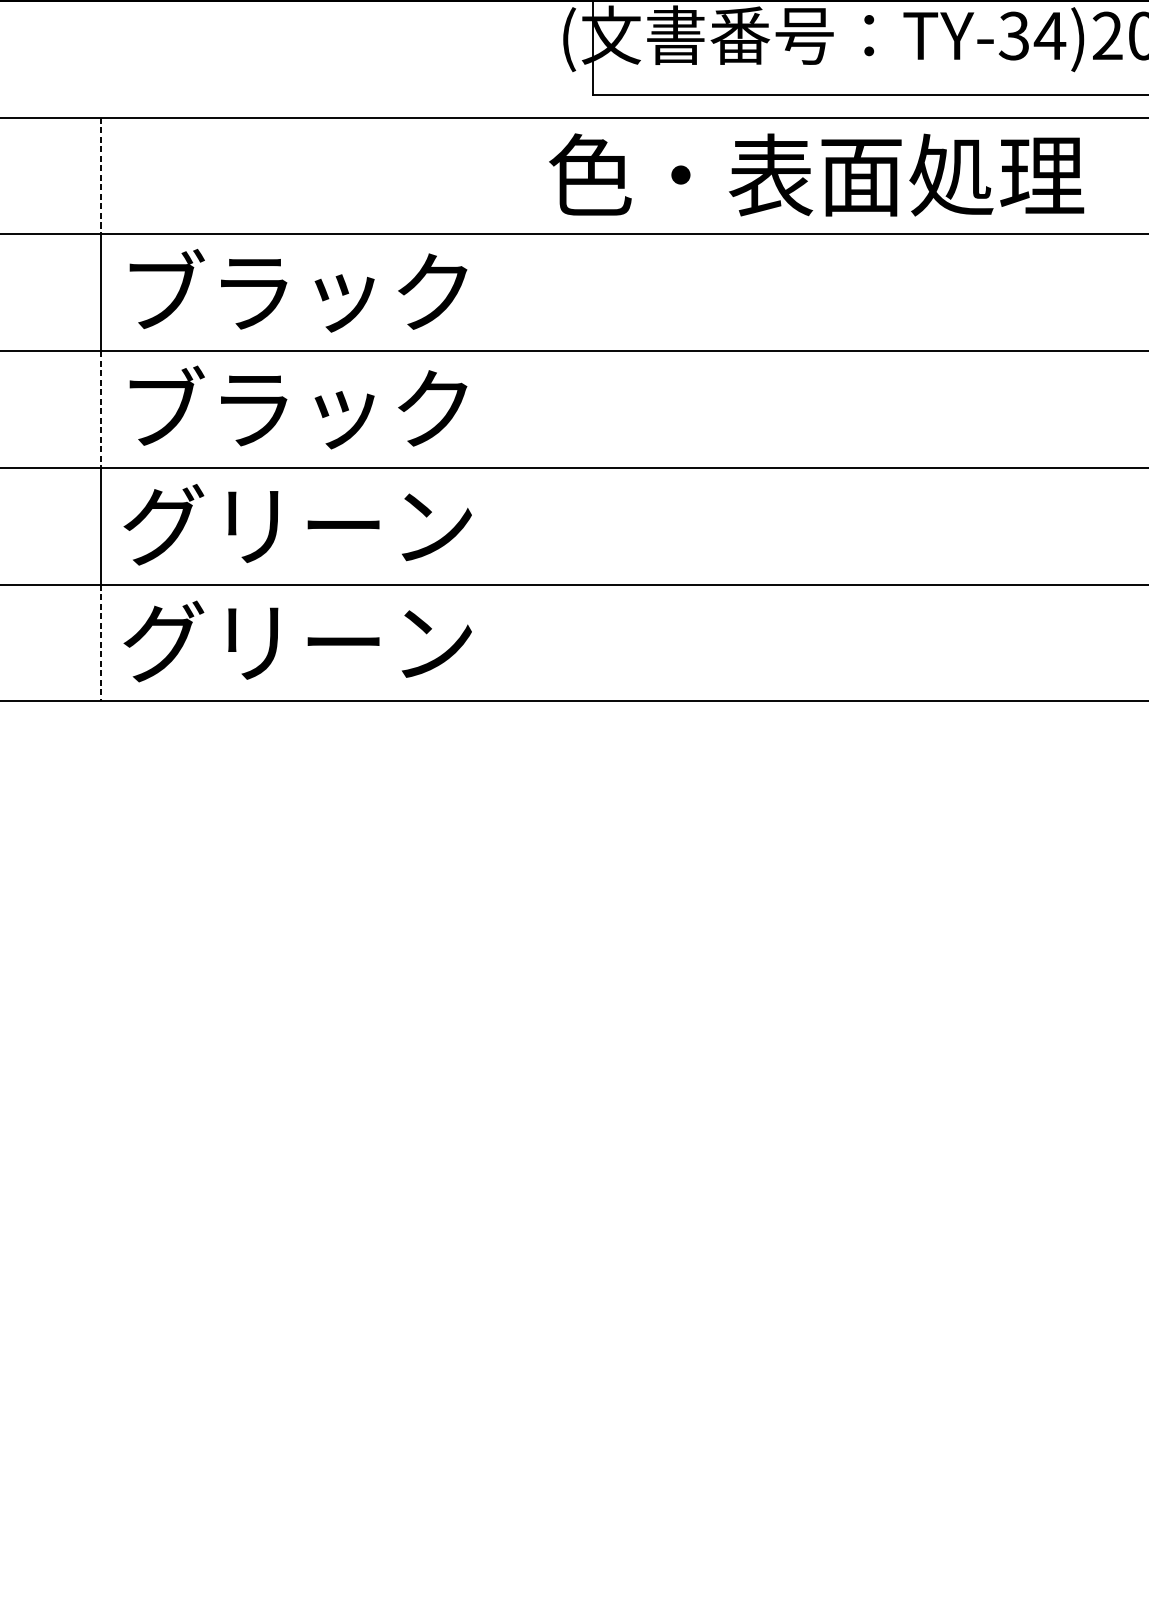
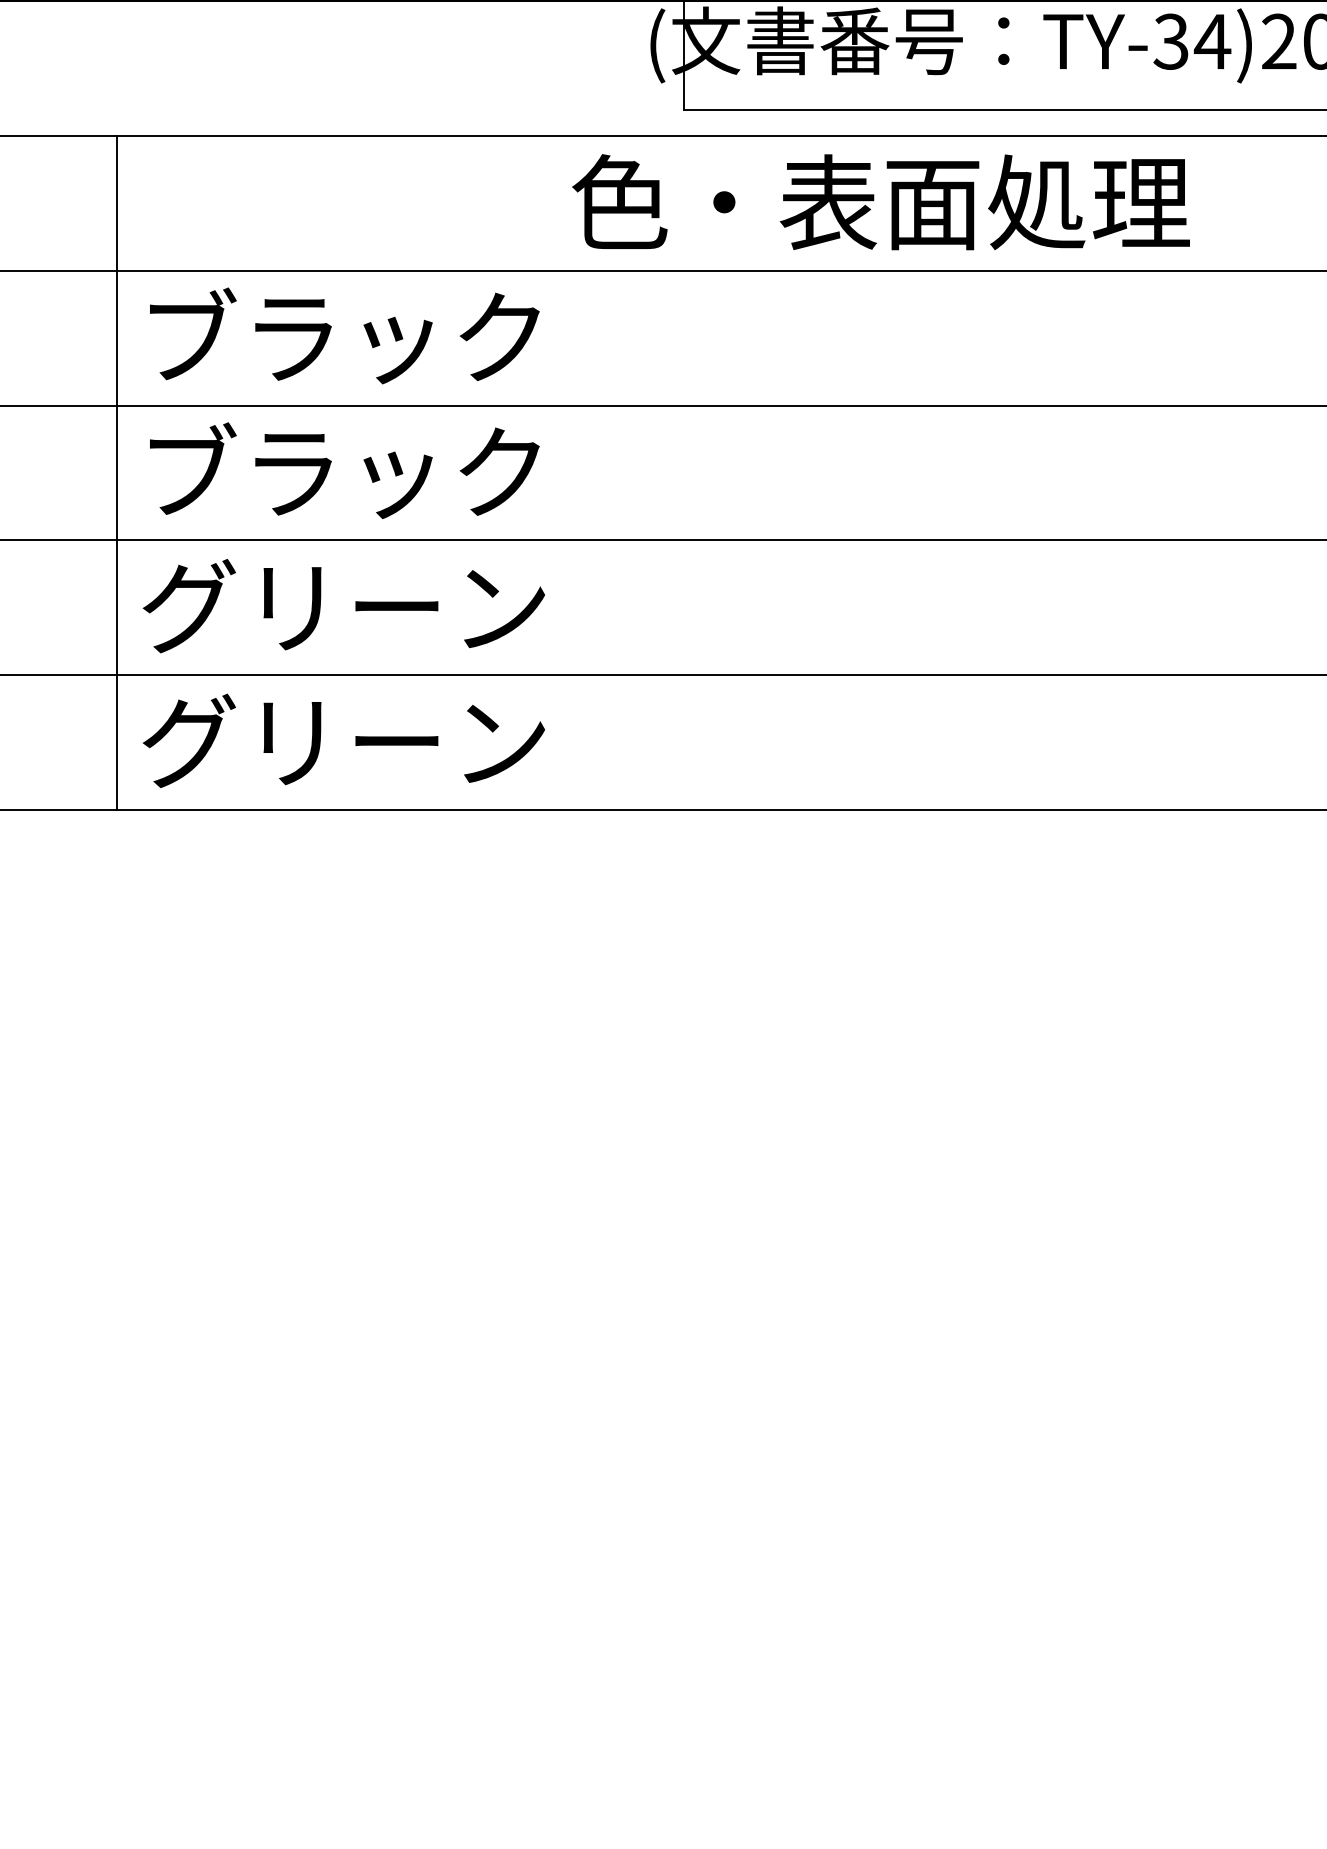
text: (816, 175) -> (880, 202), moved
line: (100, 176) -> (116, 203), dashed -> solid
line: (100, 409) -> (116, 473), dashed -> solid
line: (100, 643) -> (116, 743), dashed -> solid

